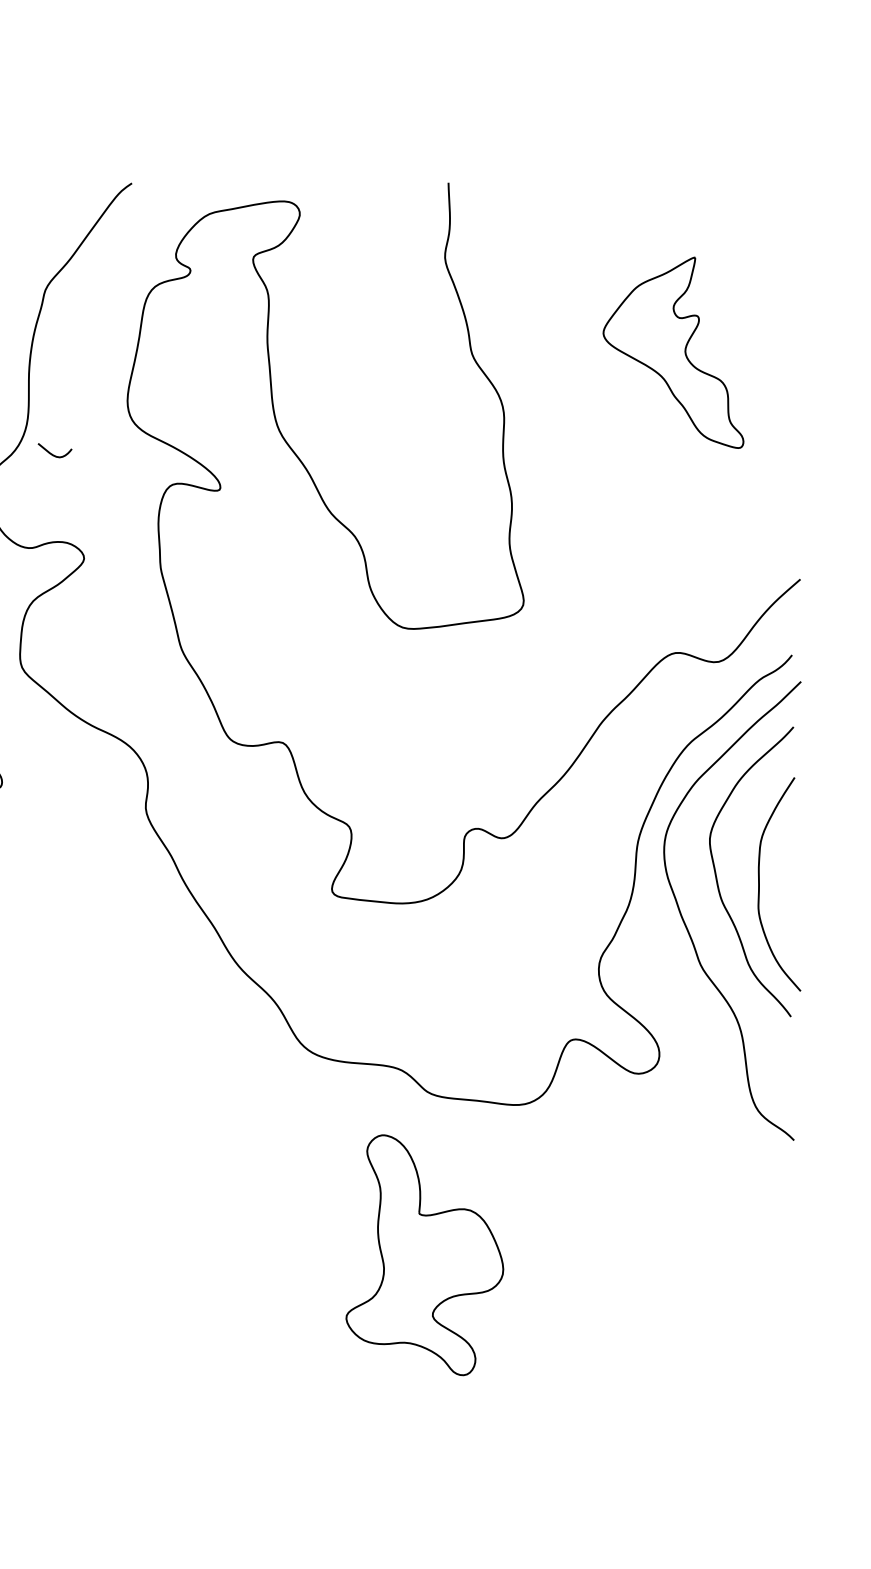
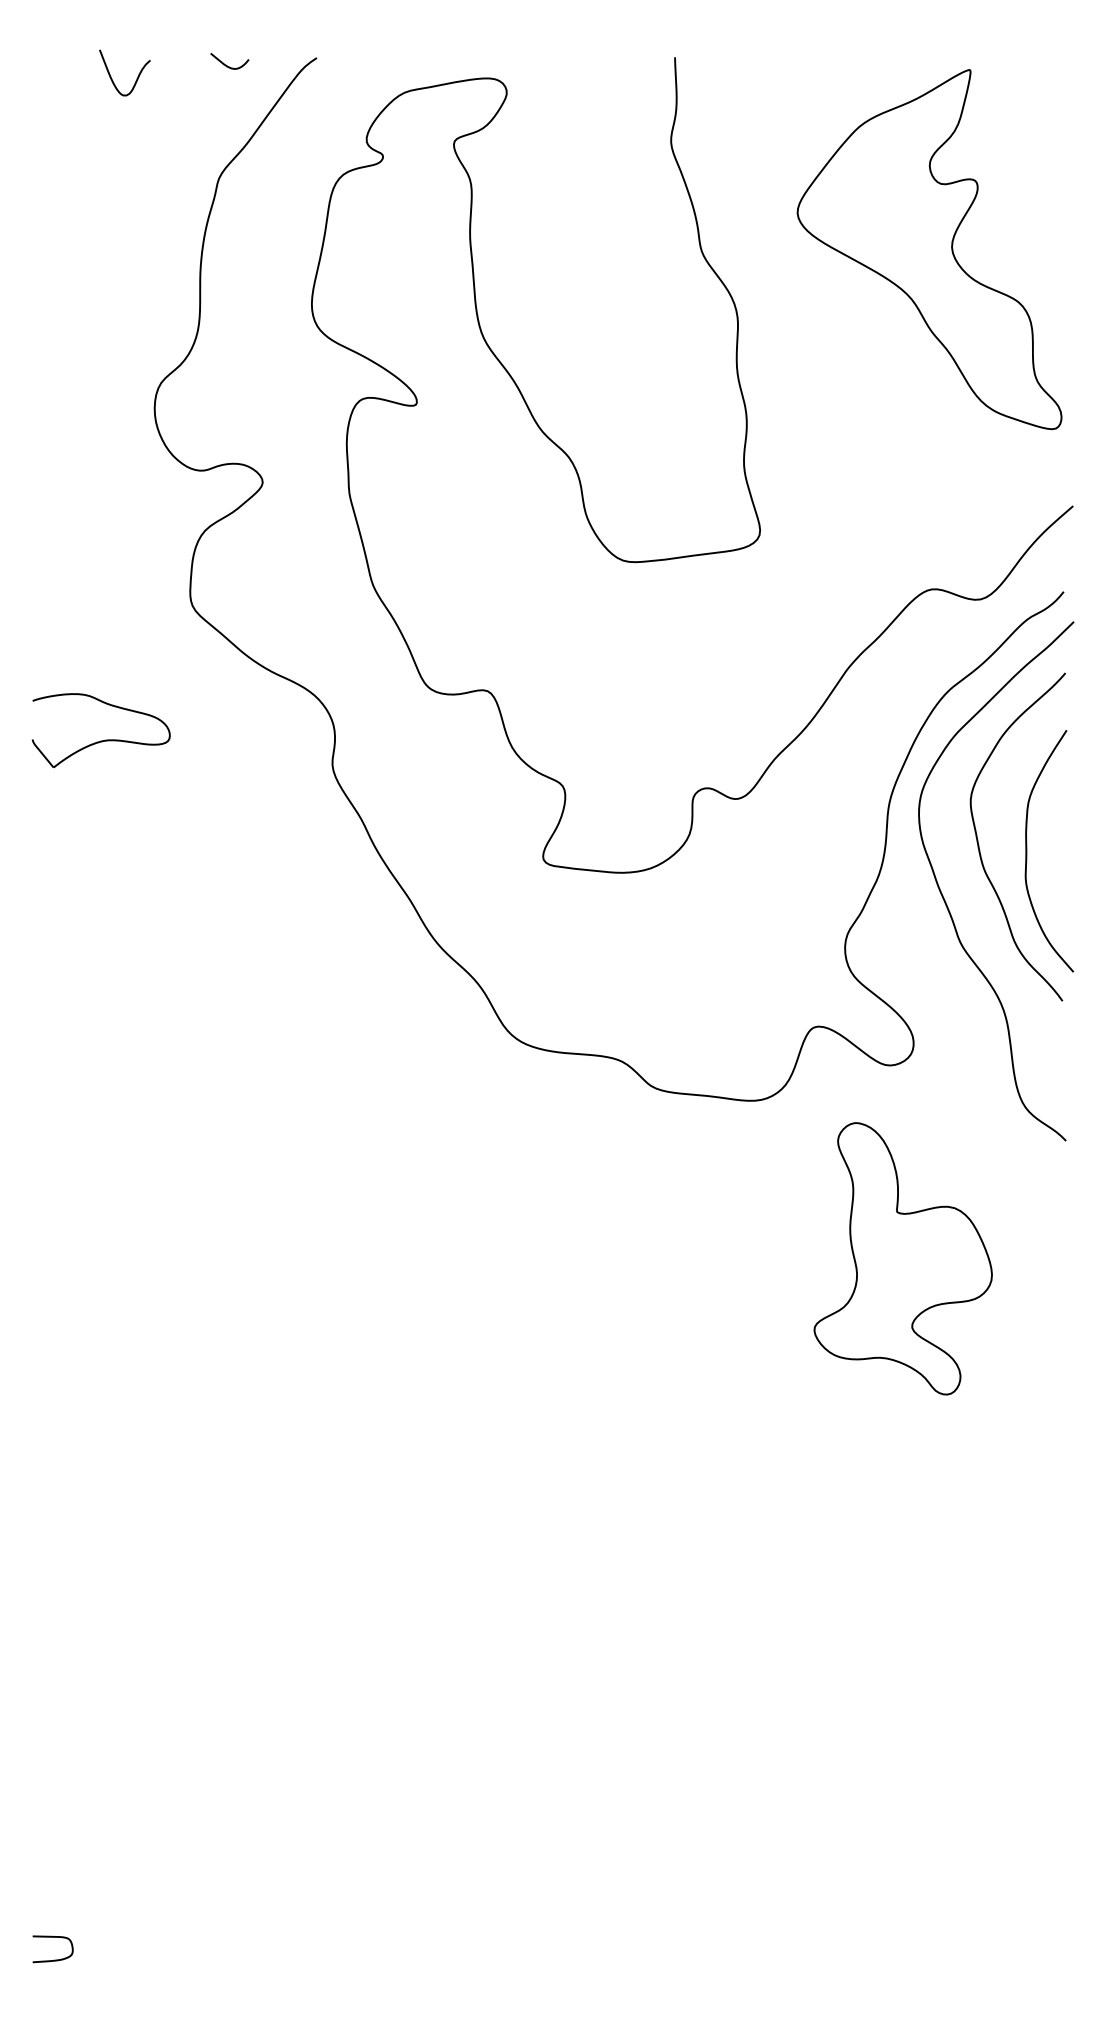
part: (673, 352) -> (929, 249), size x1.67
curve: (52, 453) -> (226, 64), moved
part: (424, 1254) -> (902, 1258), moved

